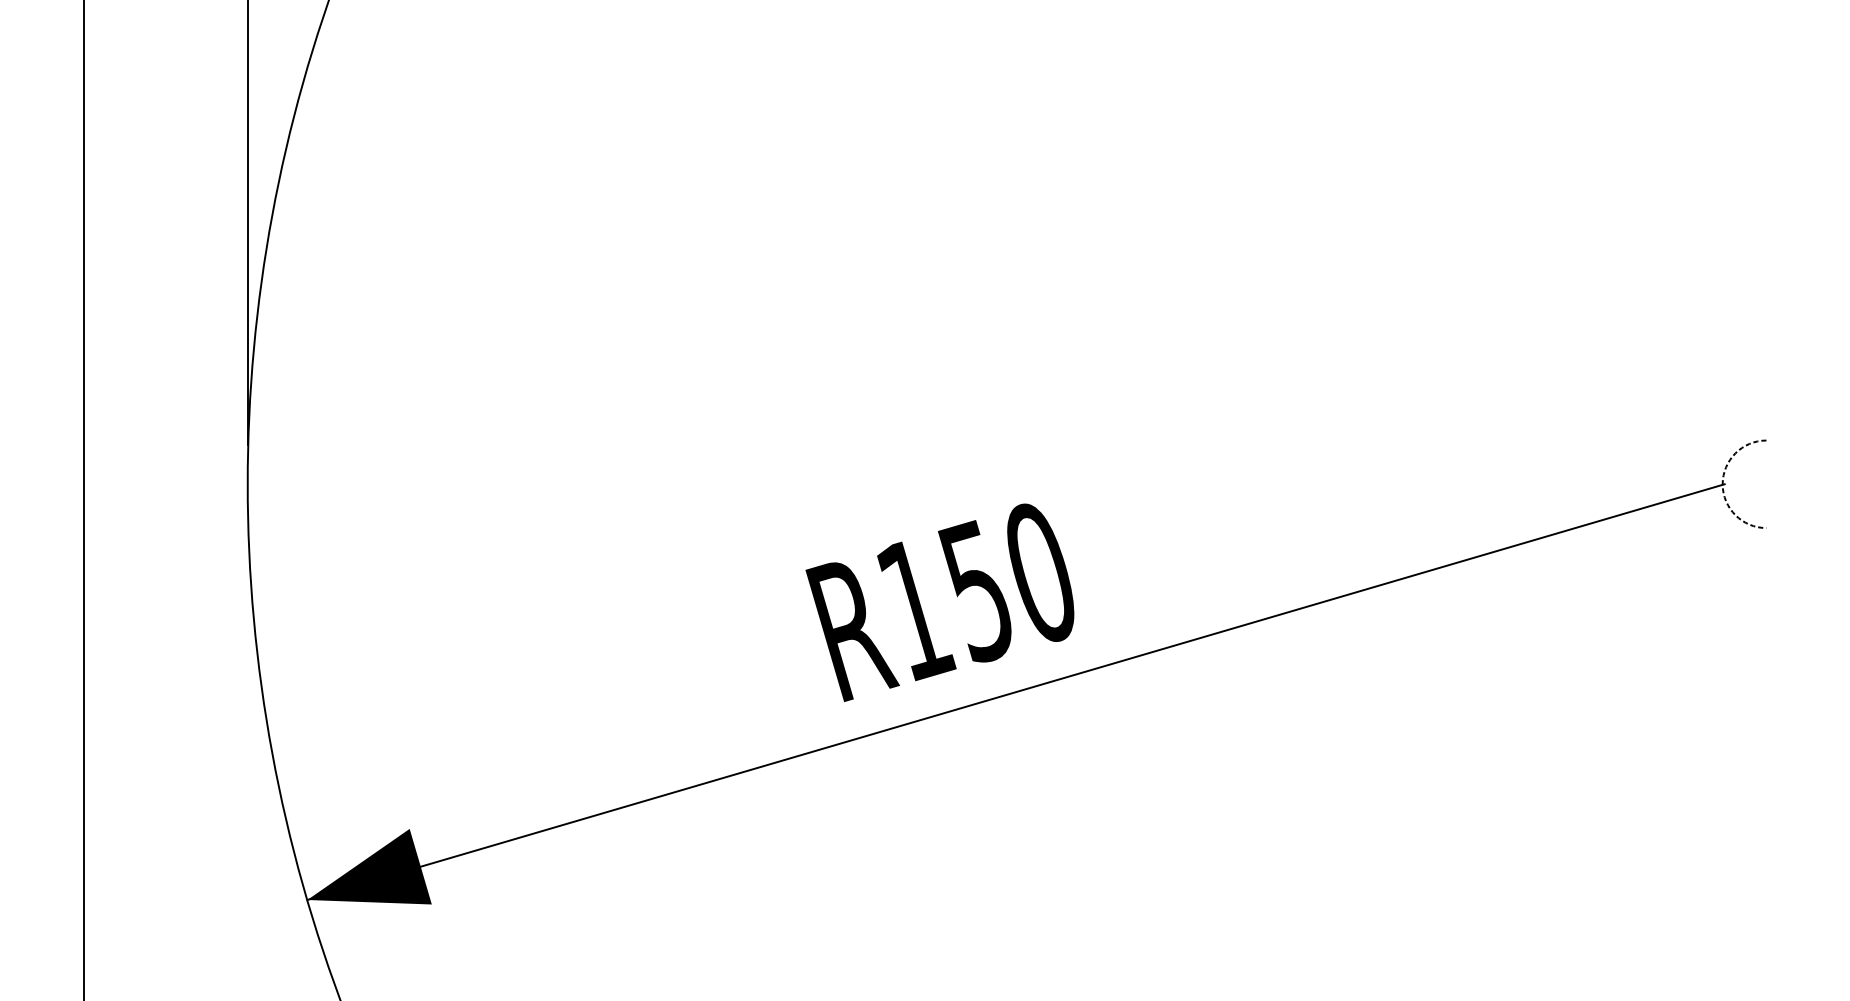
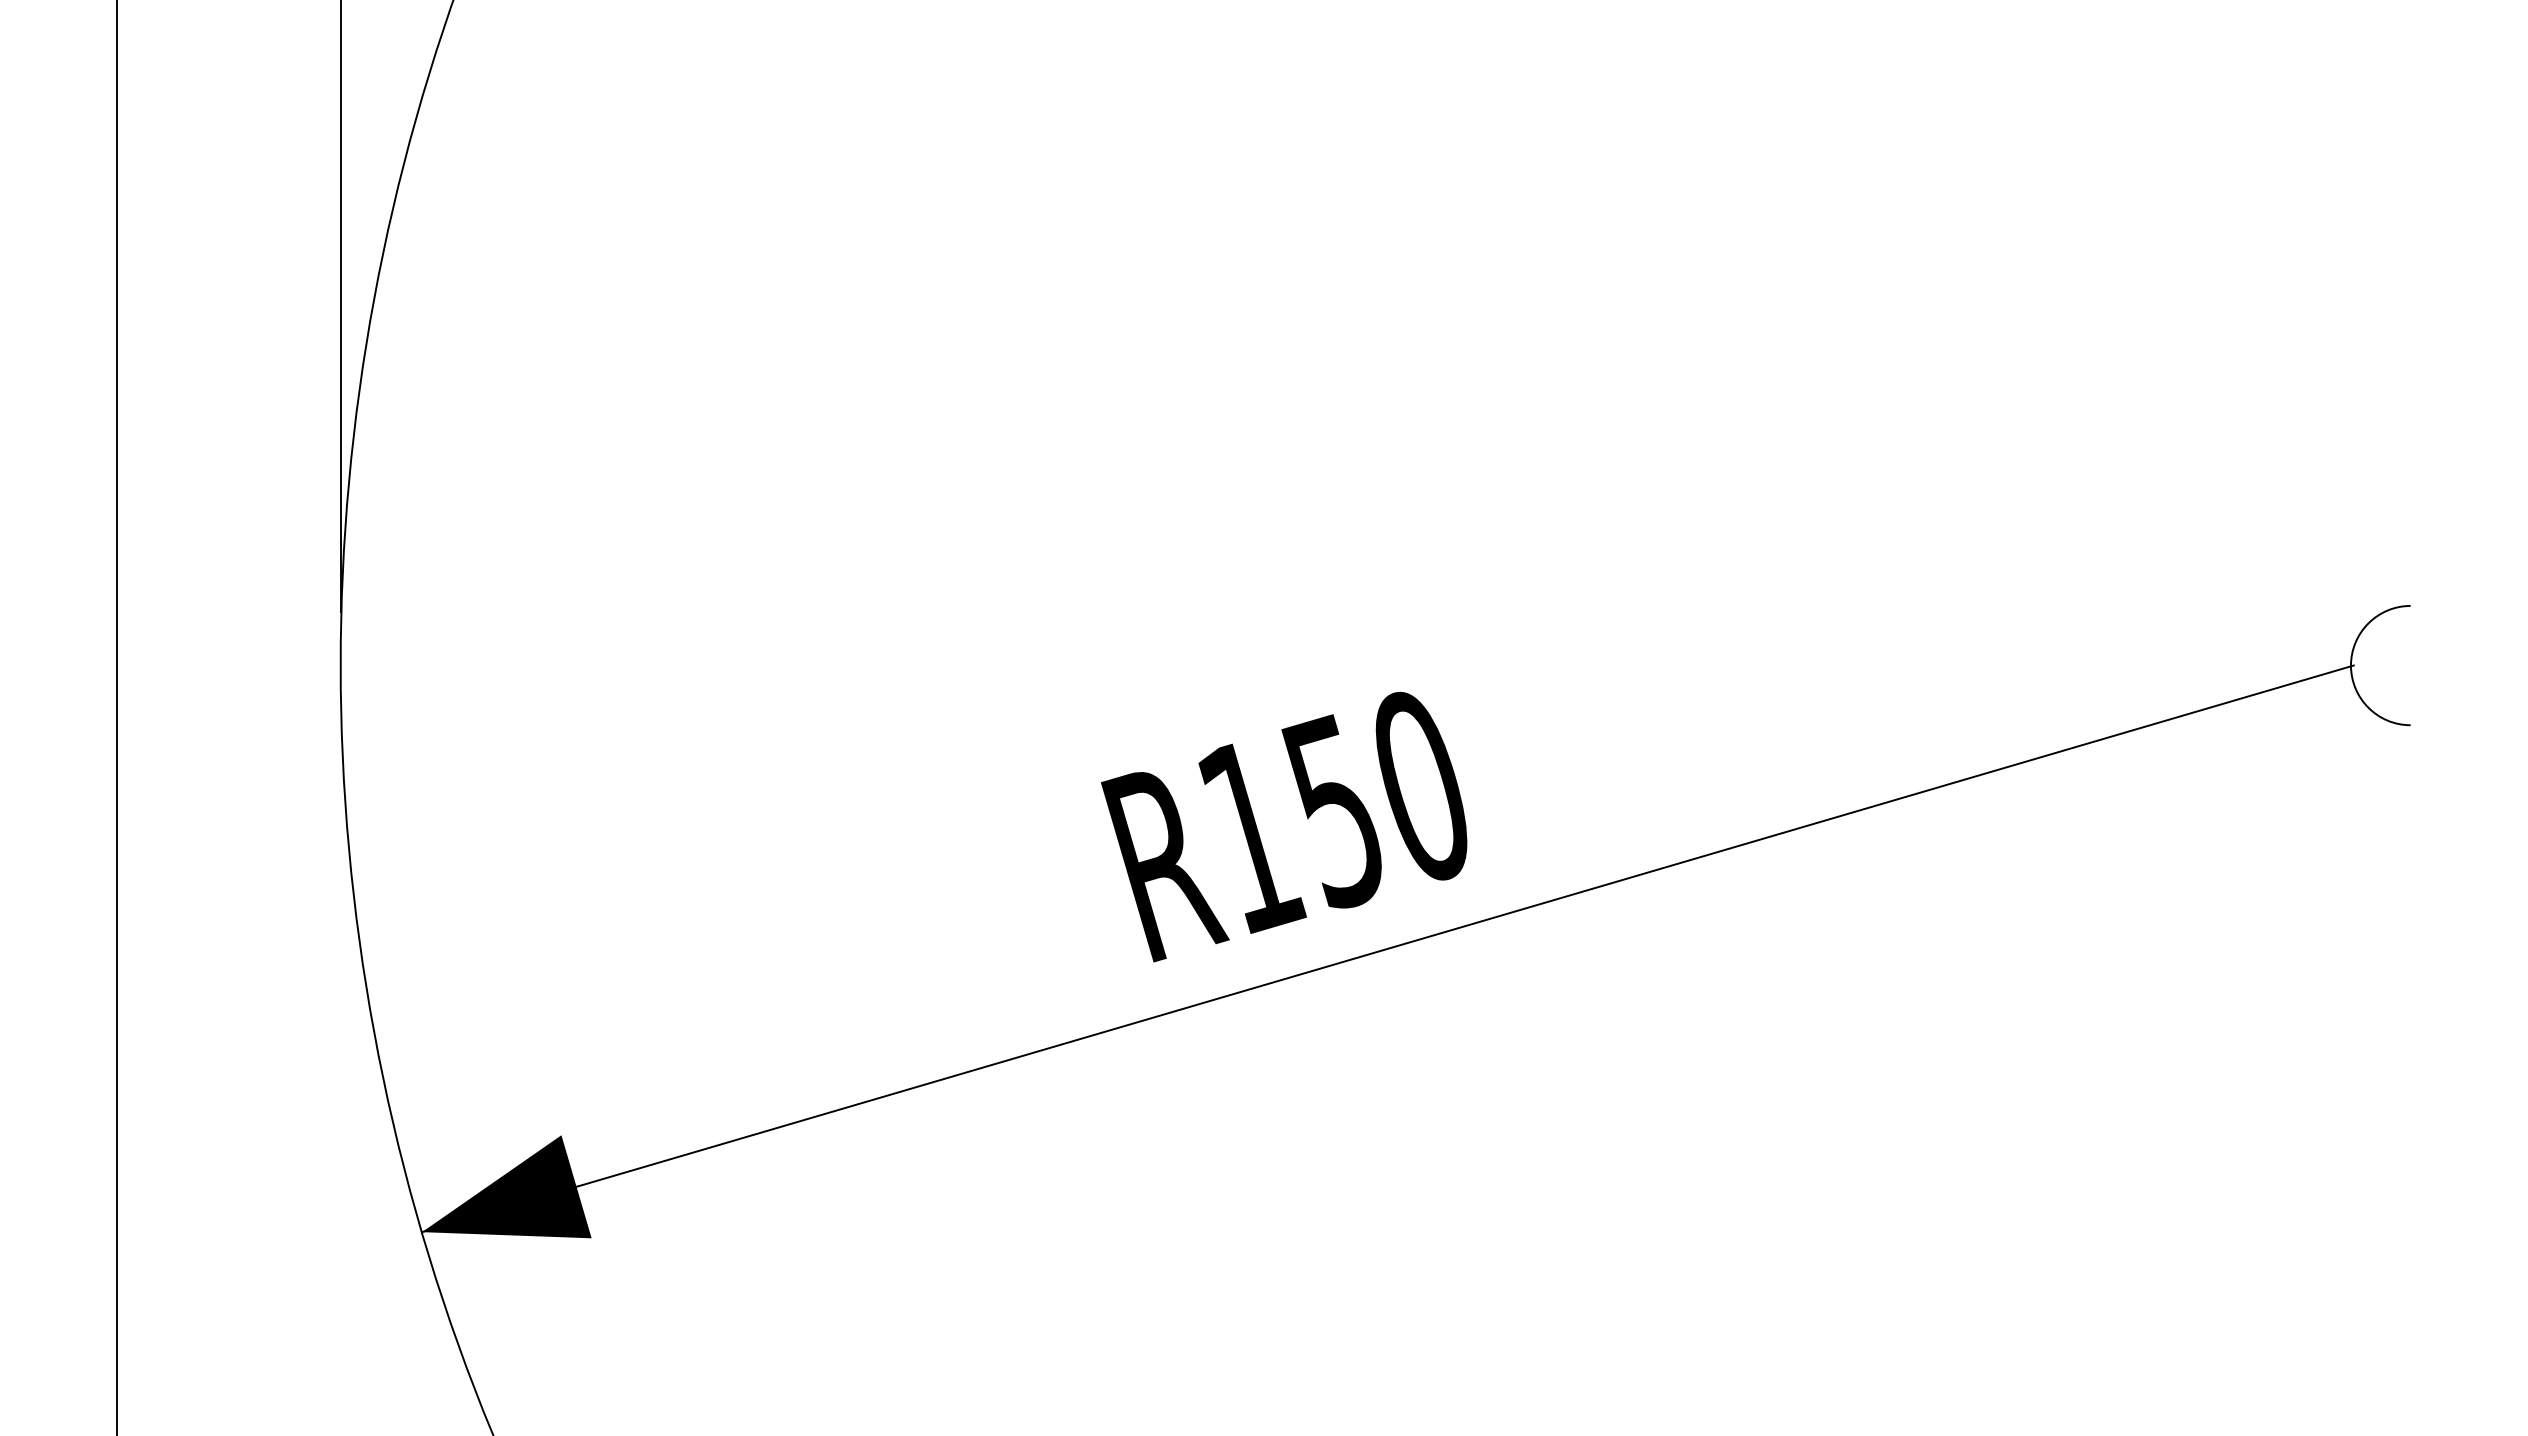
arc: (1722, 484) -> (2350, 665), dashed -> solid

